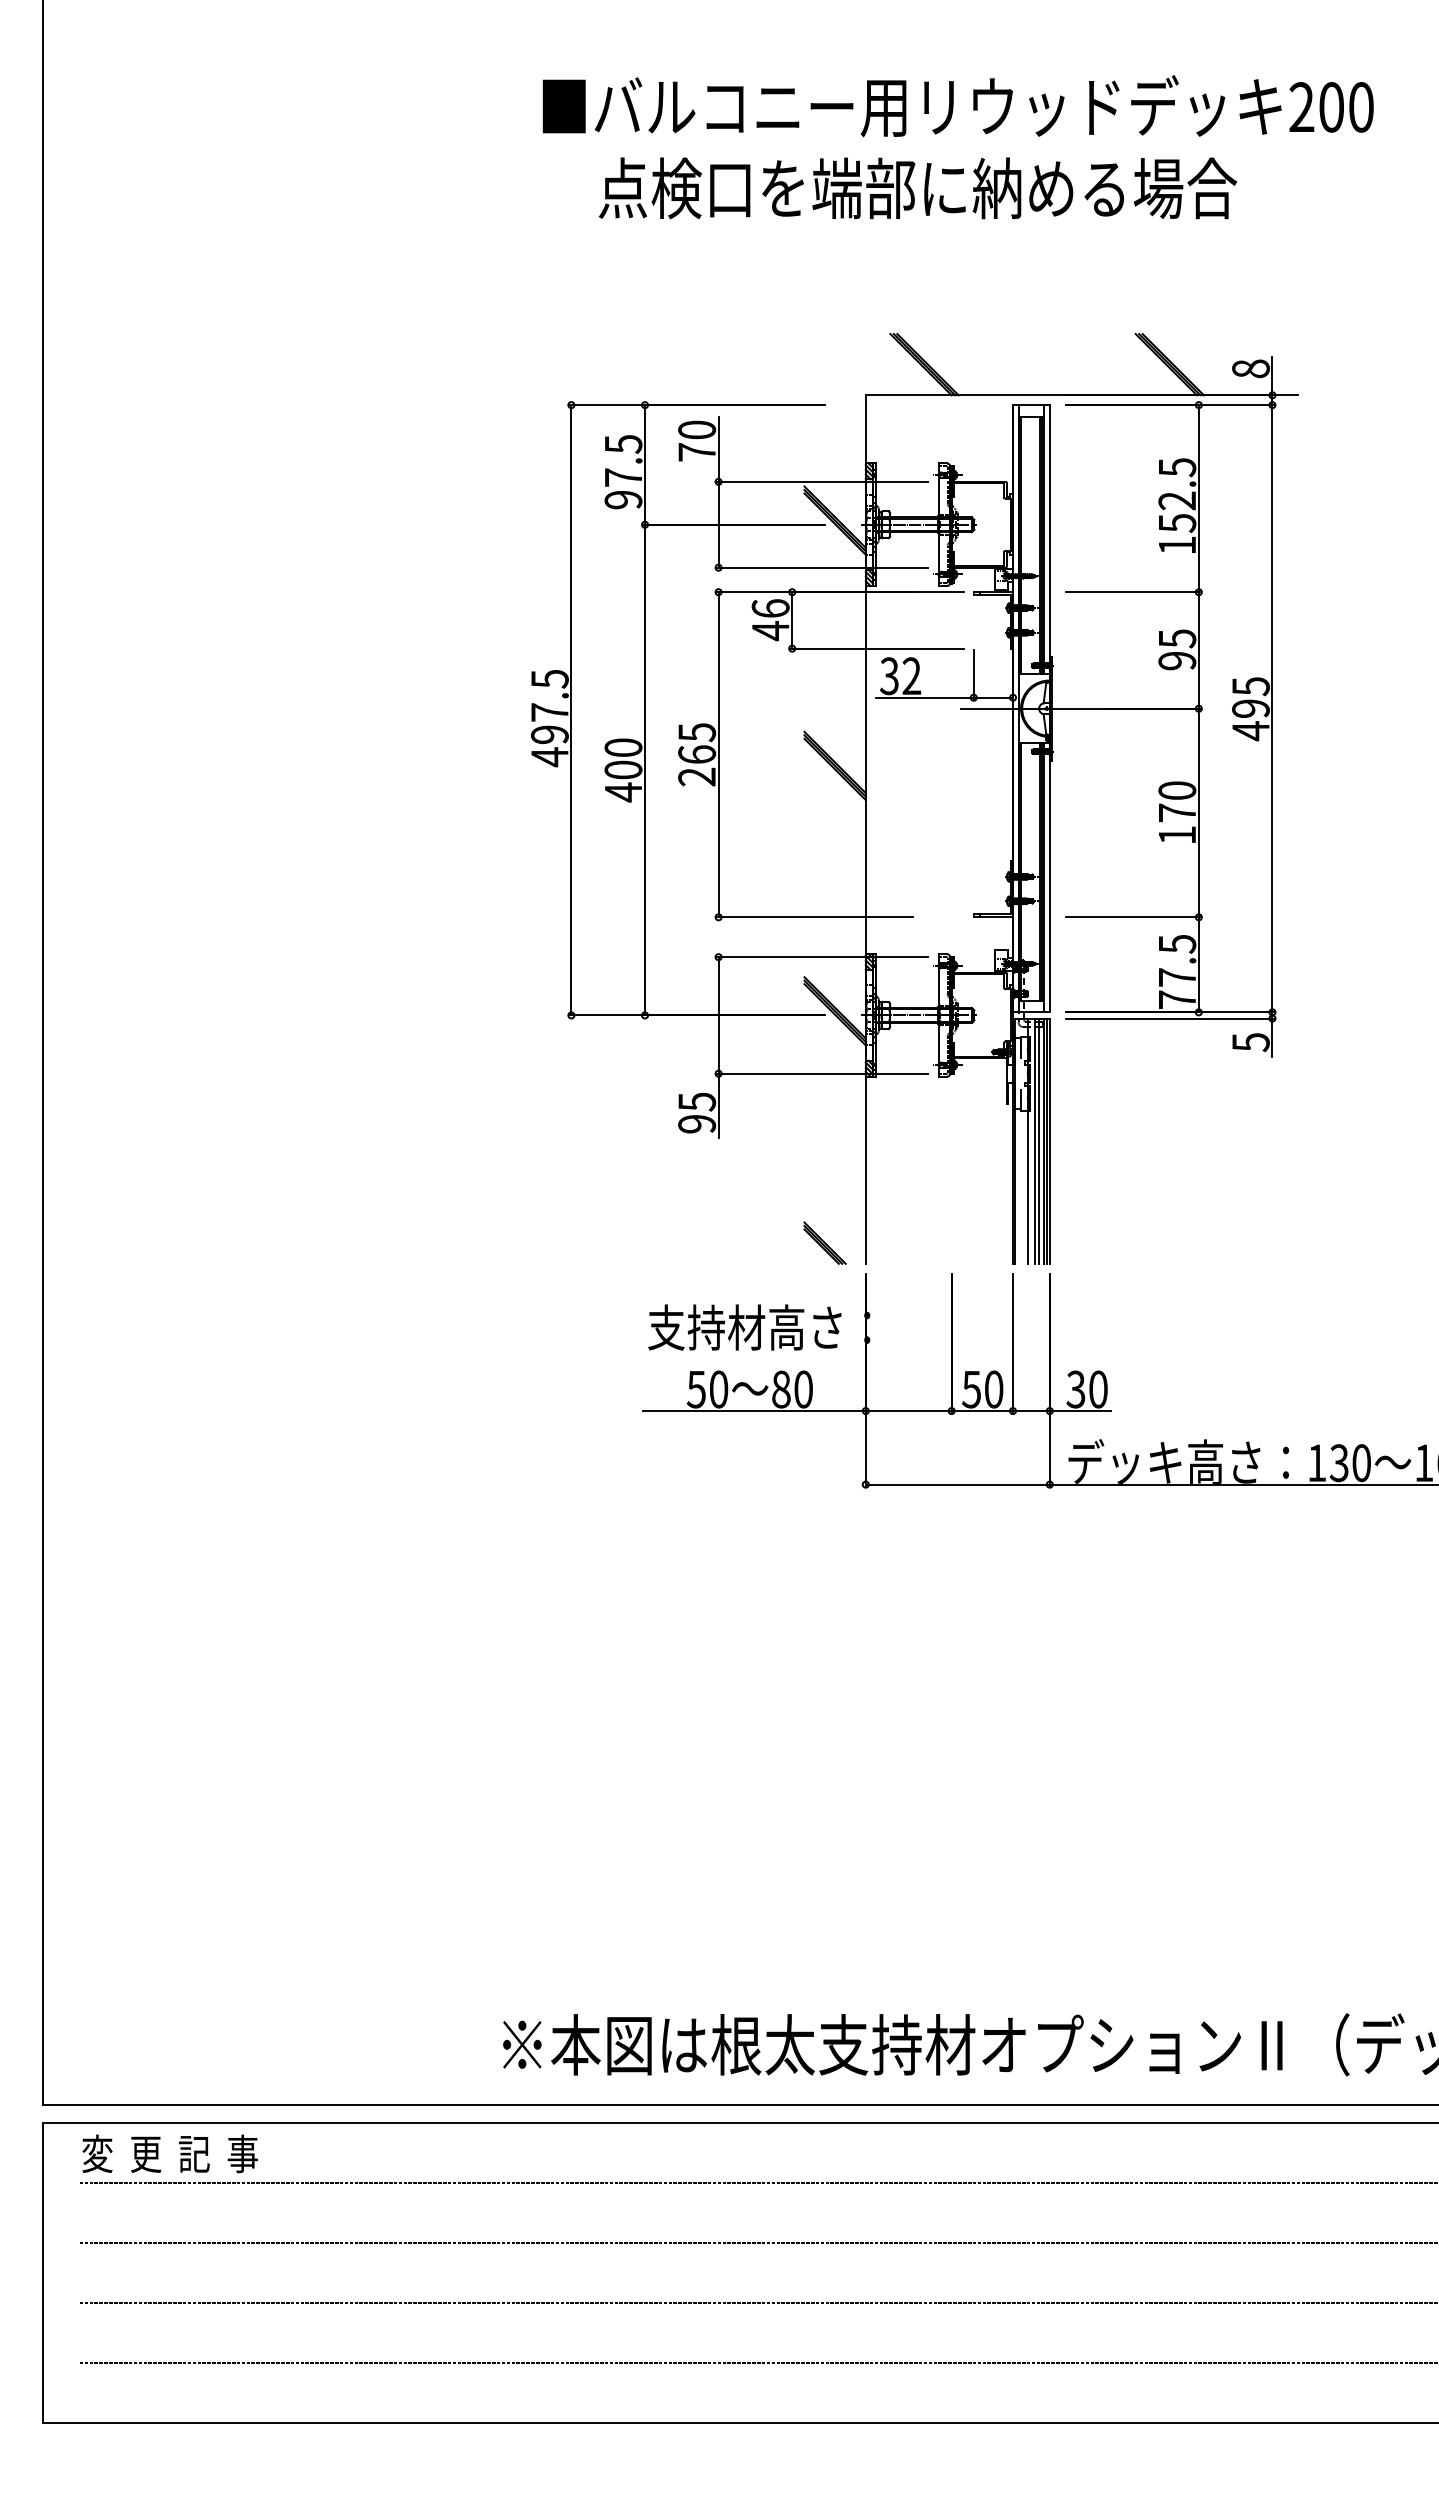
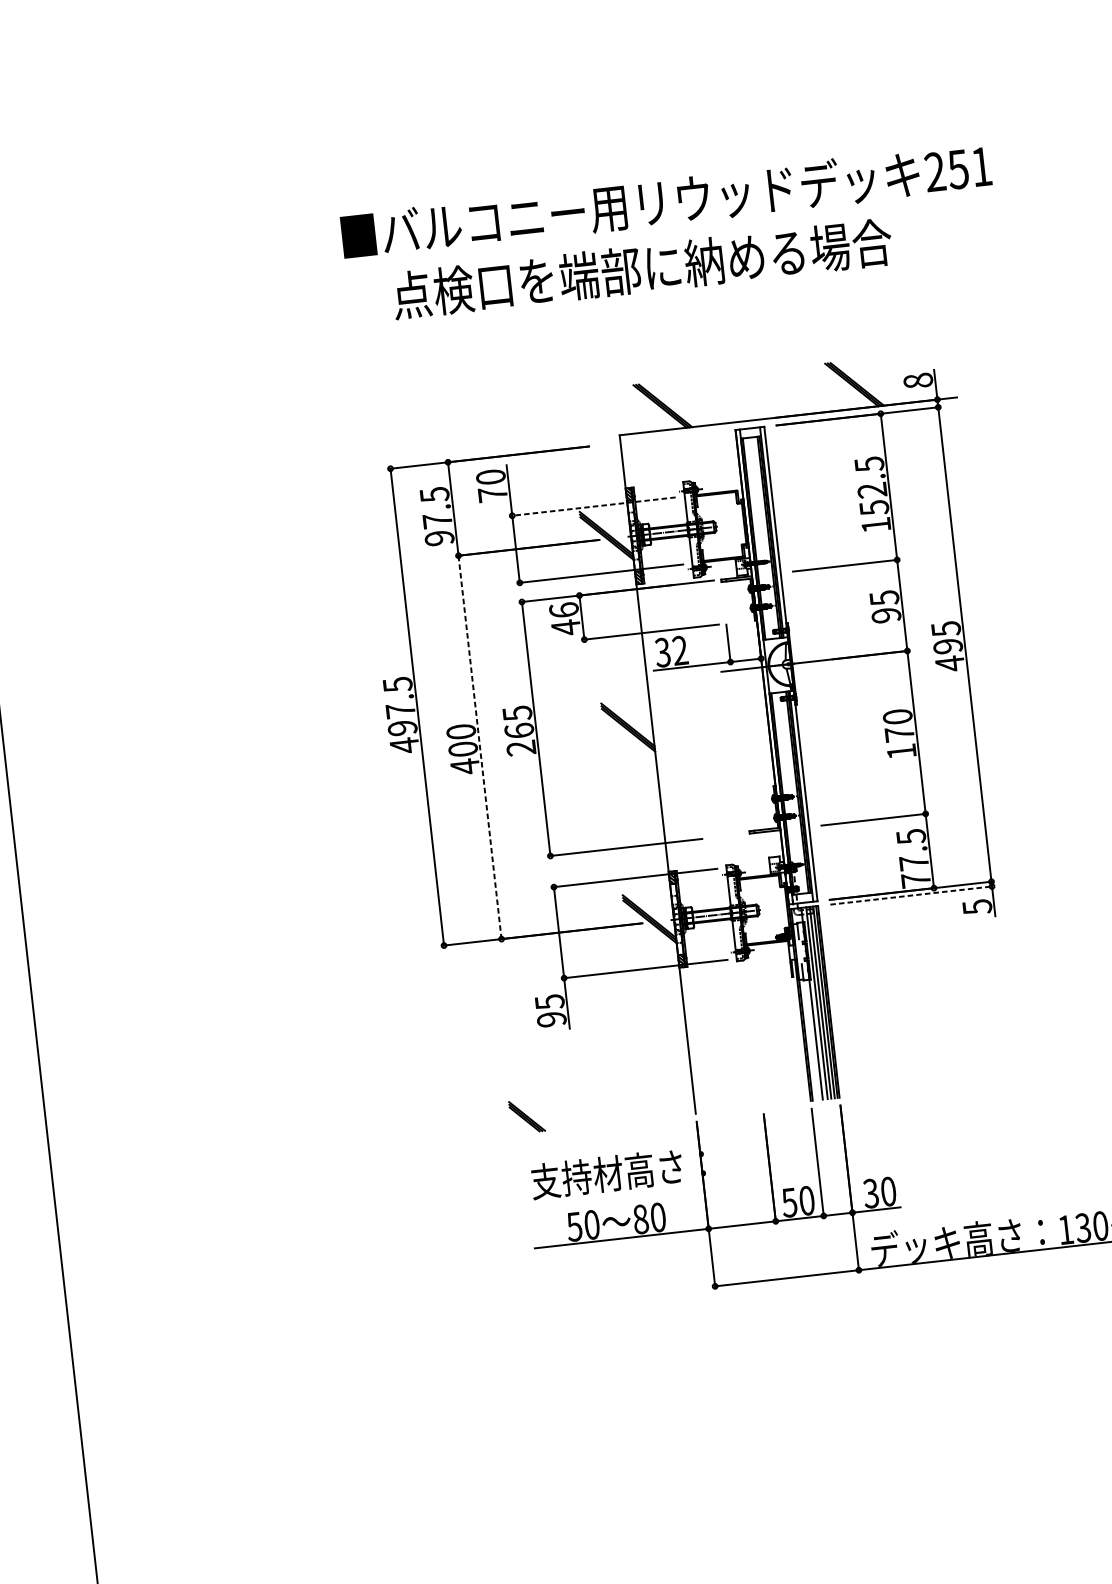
text: (1345, 107) -> (969, 168), 200 -> 251
line: (822, 481) -> (593, 506), solid -> dashed
line: (645, 770) -> (480, 747), solid -> dashed
line: (1170, 1018) -> (912, 895), solid -> dashed
part: (824, 1242) -> (526, 1115), moved

